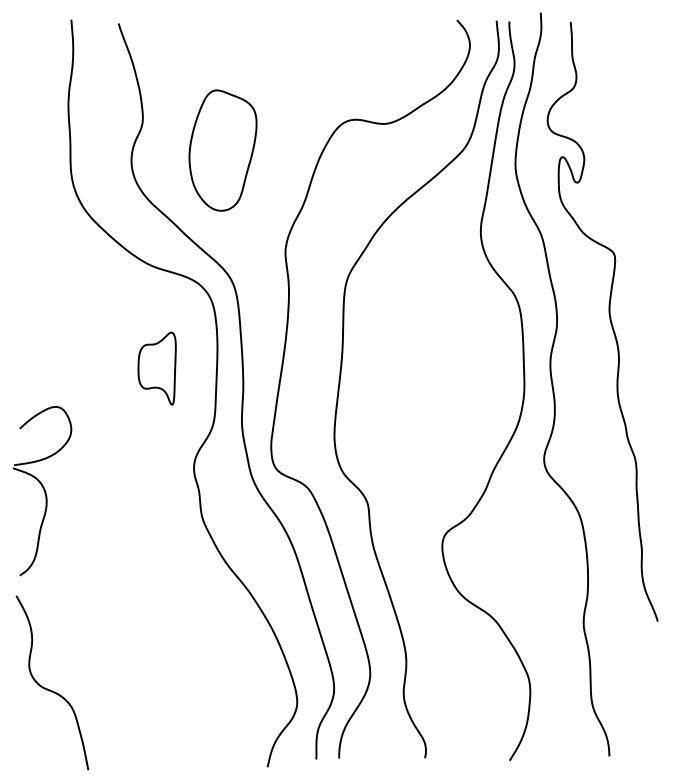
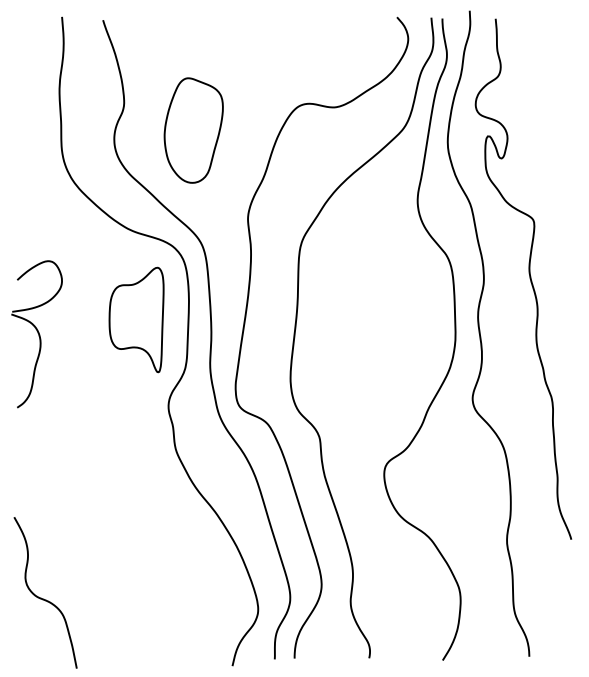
part: (157, 368) -> (136, 319), size x1.67
part: (41, 491) -> (36, 334), moved

